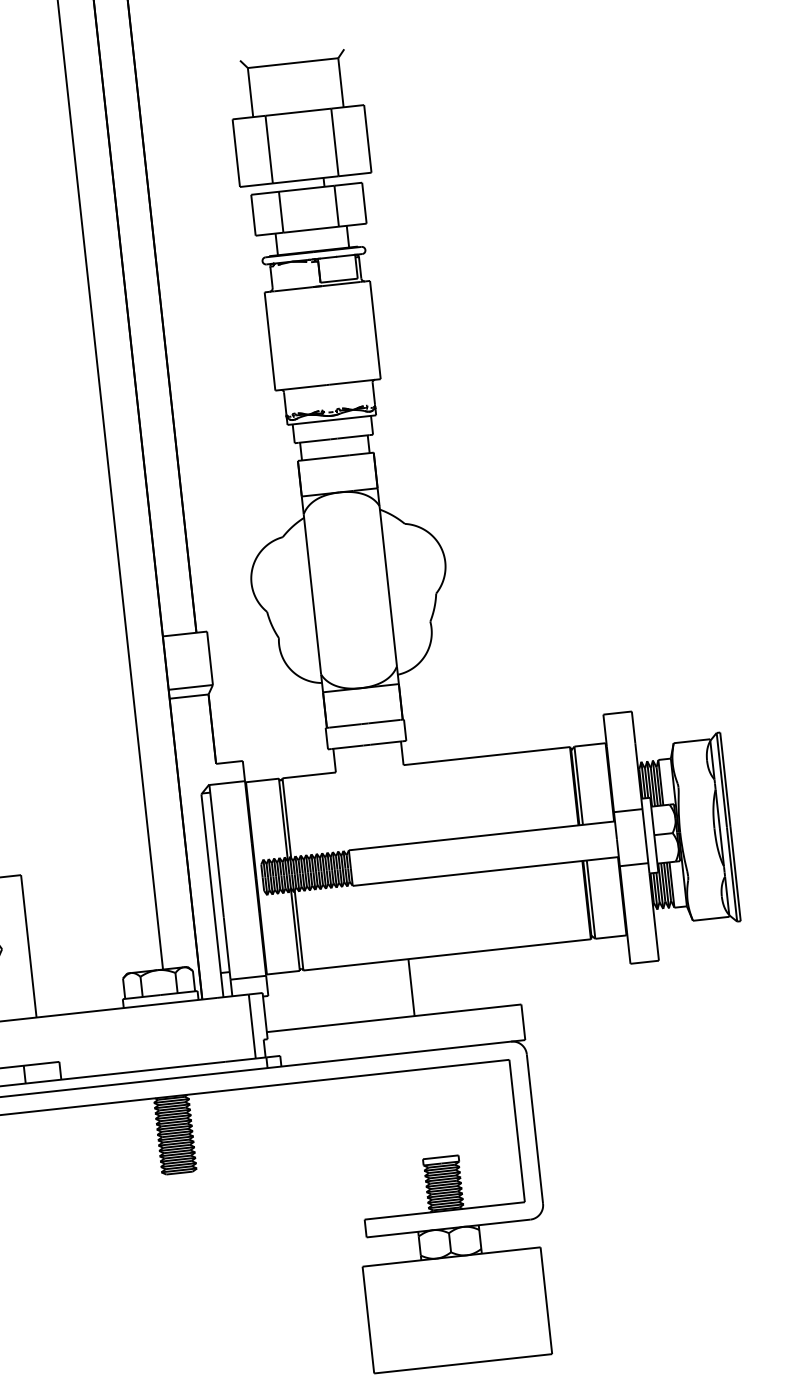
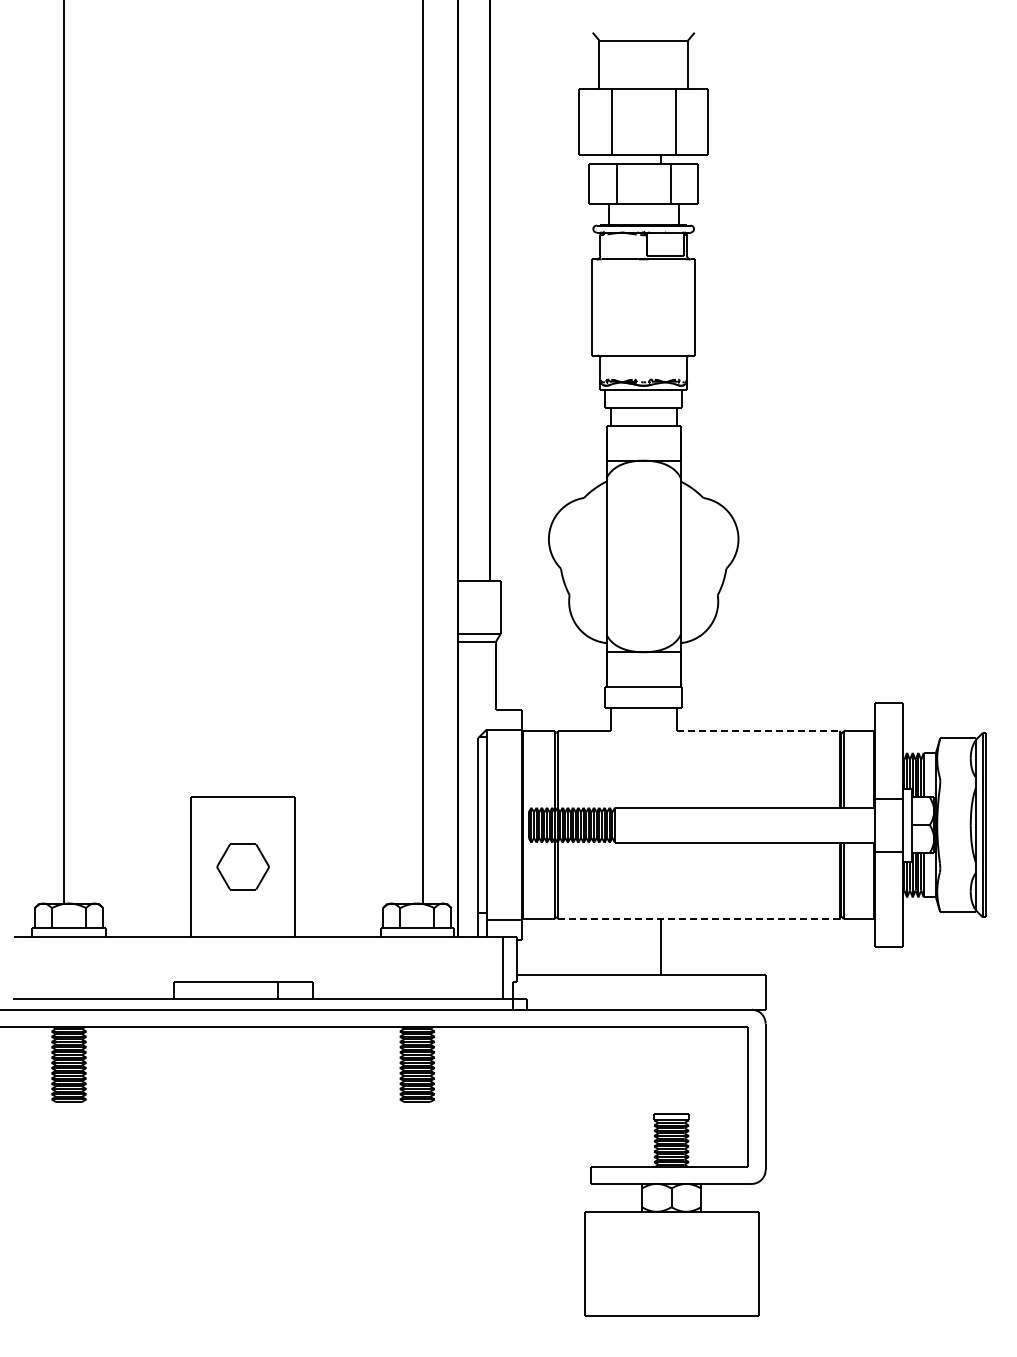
line: (487, 756) -> (758, 731), solid -> dashed
line: (447, 955) -> (699, 919), solid -> dashed

